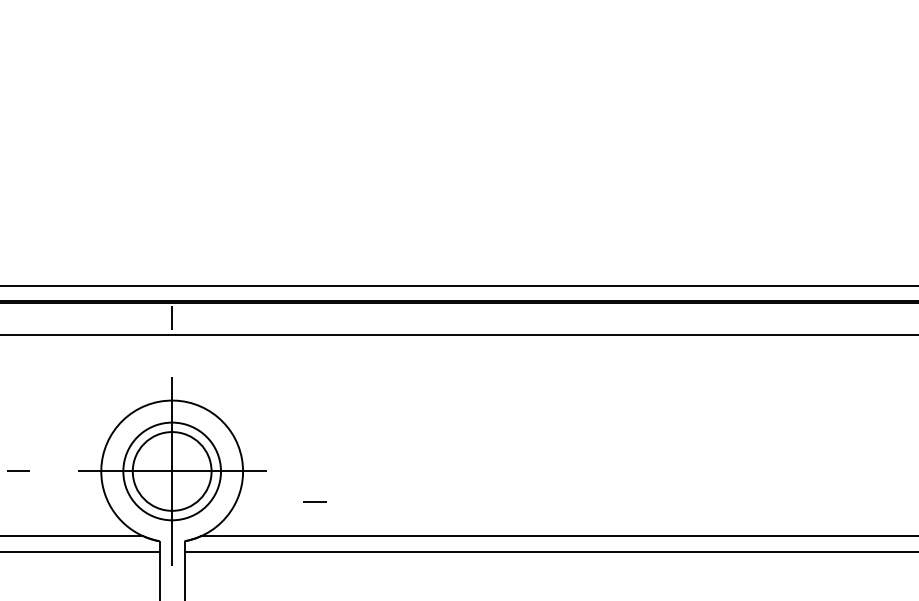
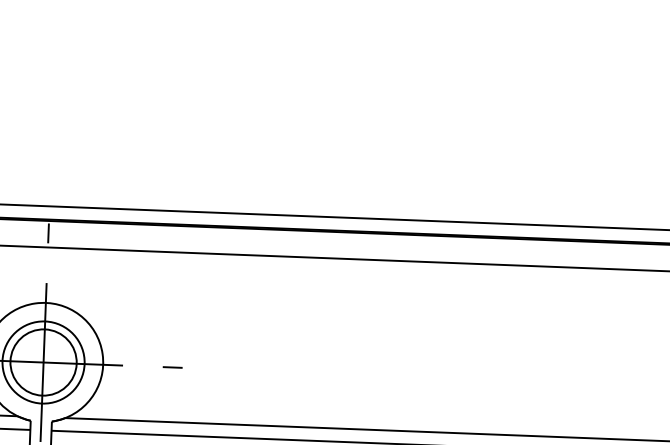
line: (314, 501) -> (172, 366), moved

